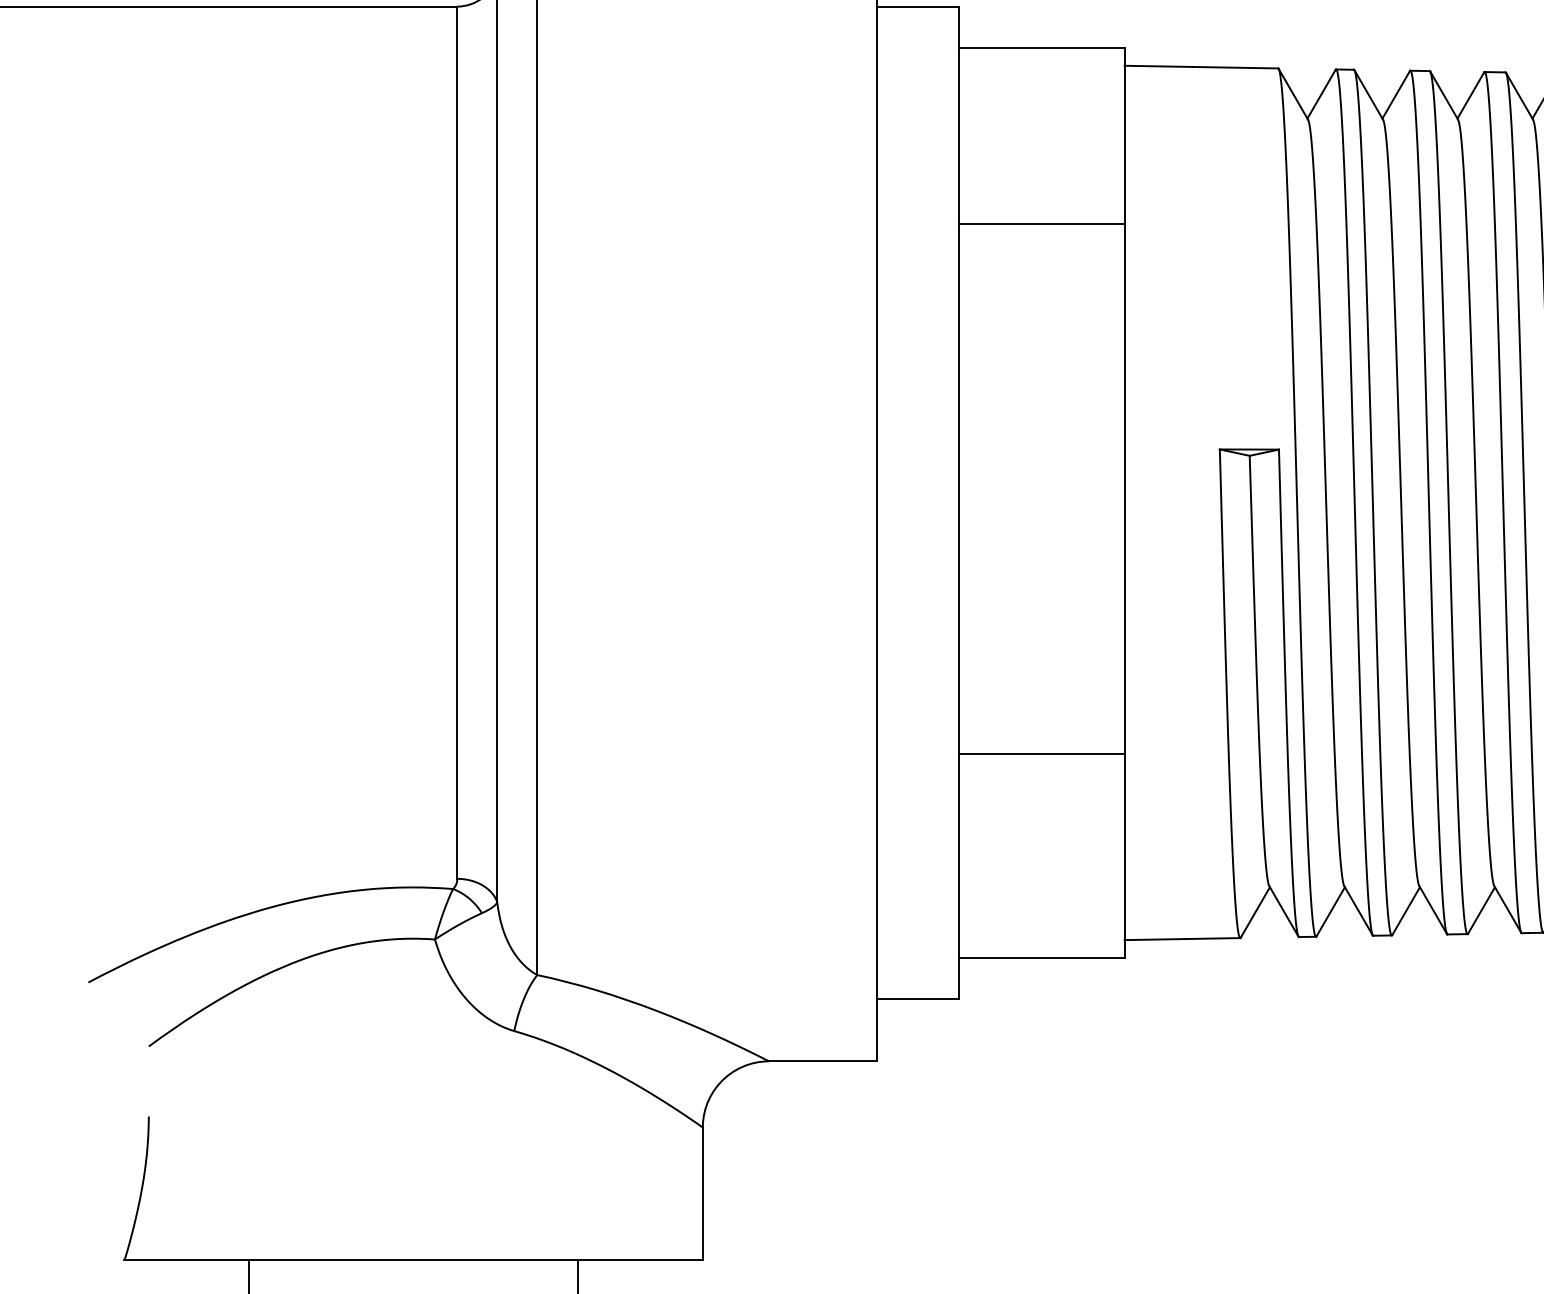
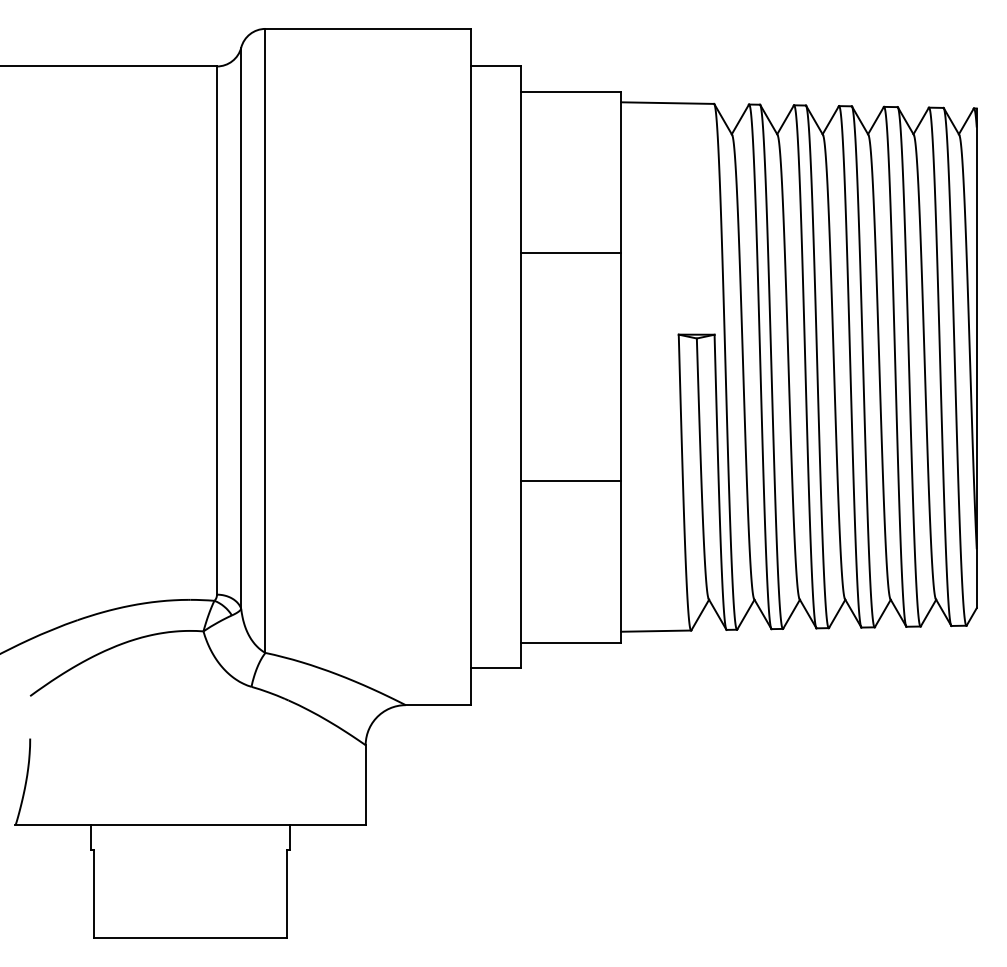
line: (1041, 222) -> (570, 252), moved
line: (1041, 754) -> (570, 481), moved

